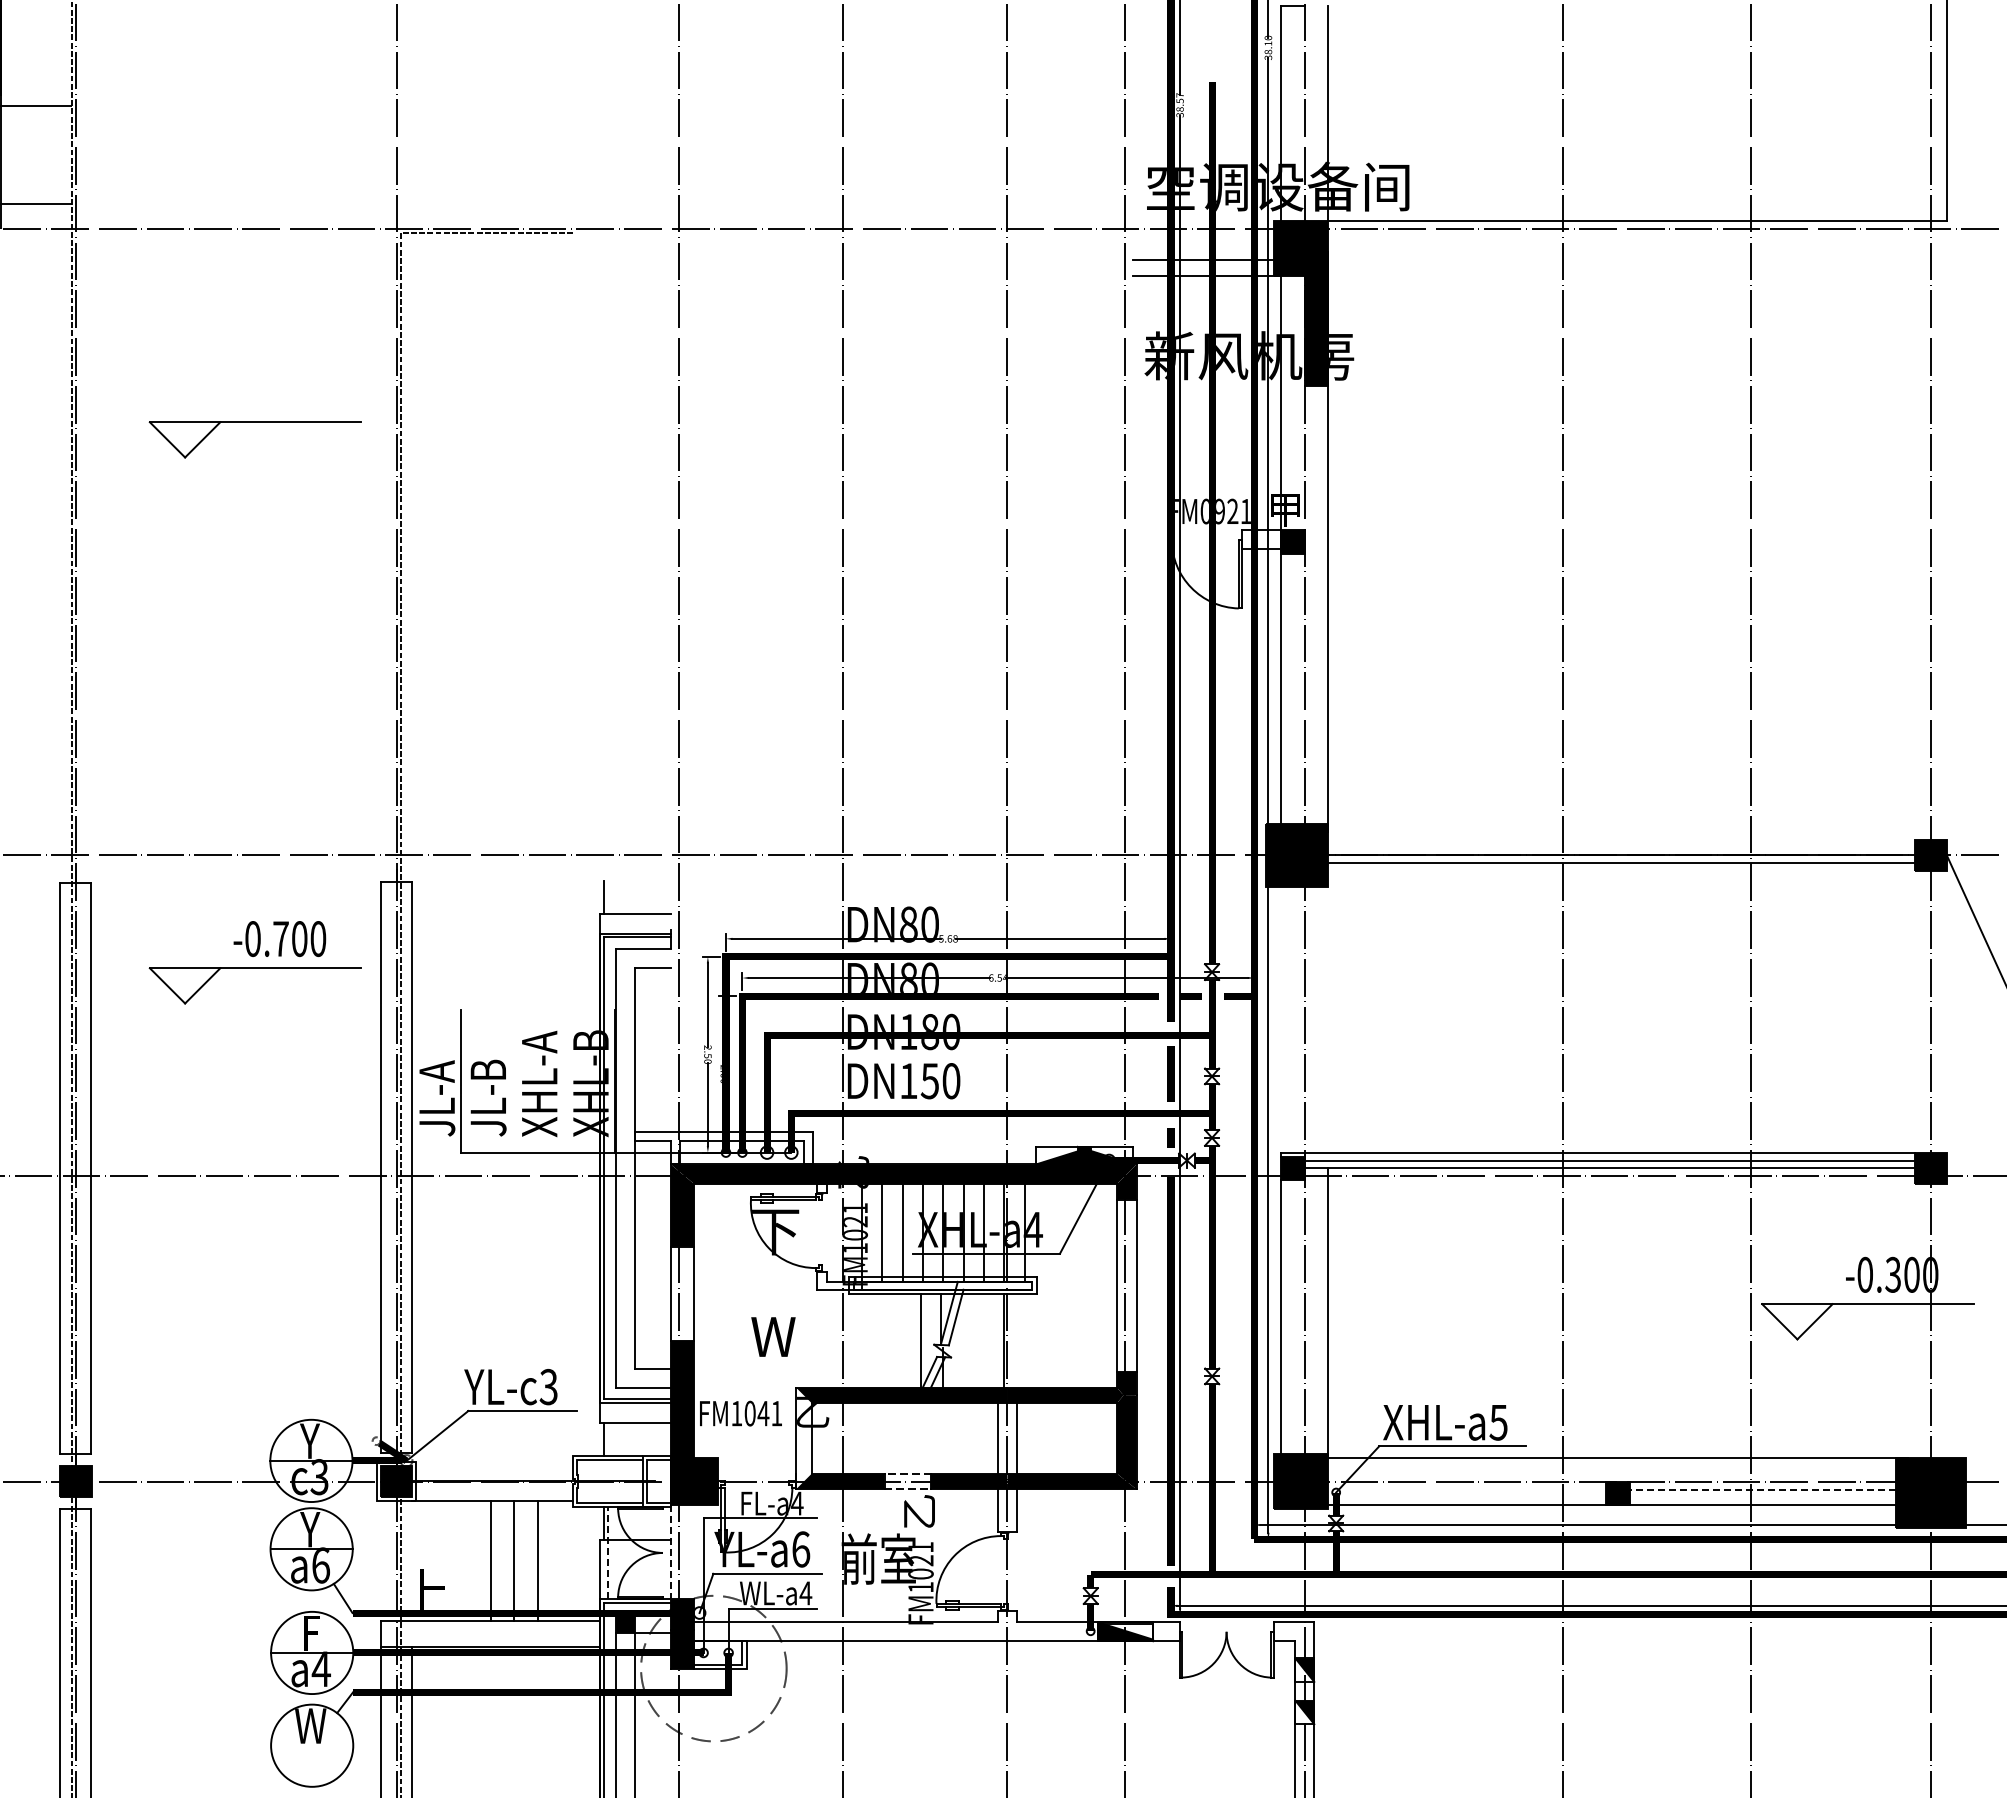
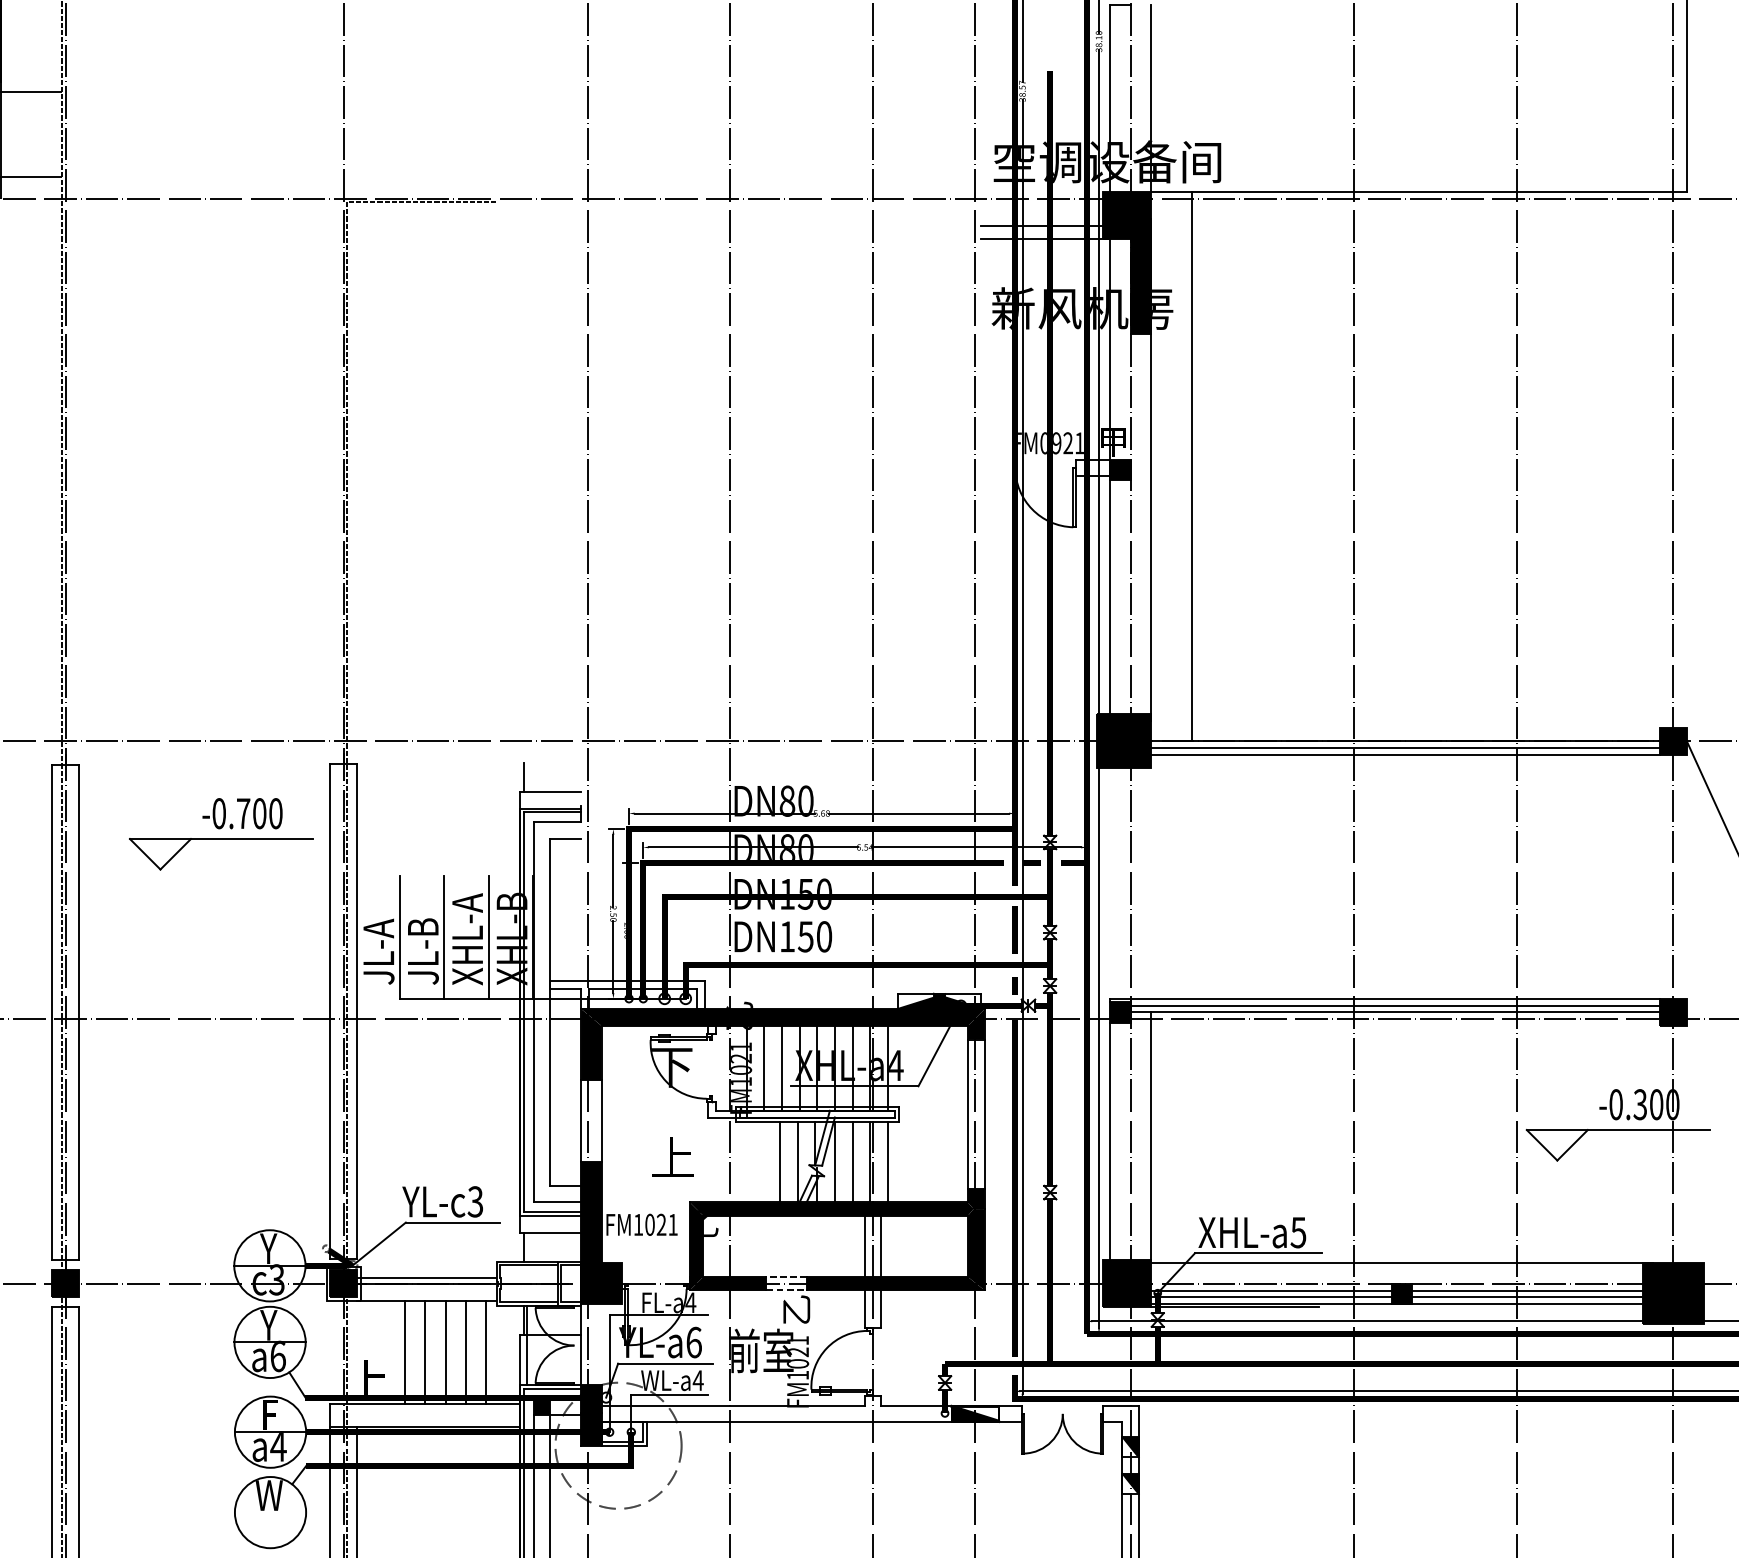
part: (254, 422) -> (220, 366), removed
line: (1375, 538) -> (1191, 466), added
line: (1621, 870) -> (1404, 754), added
text: (929, 1032) -> (805, 894), DN180 -> DN150
line: (512, 1081) -> (444, 937), added
line: (563, 1081) -> (488, 937), added
text: (775, 1335) -> (671, 1157), W -> 上
line: (900, 1340) -> (780, 1161), added
line: (963, 1340) -> (834, 1161), added
line: (983, 1340) -> (852, 1161), added
line: (1024, 1340) -> (887, 1161), added
text: (763, 1413) -> (661, 1224), FM1041 -> FM1021
fill: (803, 1438) -> (696, 1246), added
line: (492, 1475) -> (426, 1278), added
line: (1467, 1490) -> (1271, 1291), added
line: (1762, 1490) -> (1527, 1291), dashed -> solid
line: (1467, 1496) -> (1271, 1296), added
line: (1762, 1496) -> (1527, 1296), added
line: (1425, 1508) -> (1235, 1307), added
line: (670, 1551) -> (580, 1344), dashed -> solid
line: (608, 1552) -> (527, 1345), dashed -> solid
line: (467, 1560) -> (405, 1352), added
line: (561, 1560) -> (486, 1352), added

